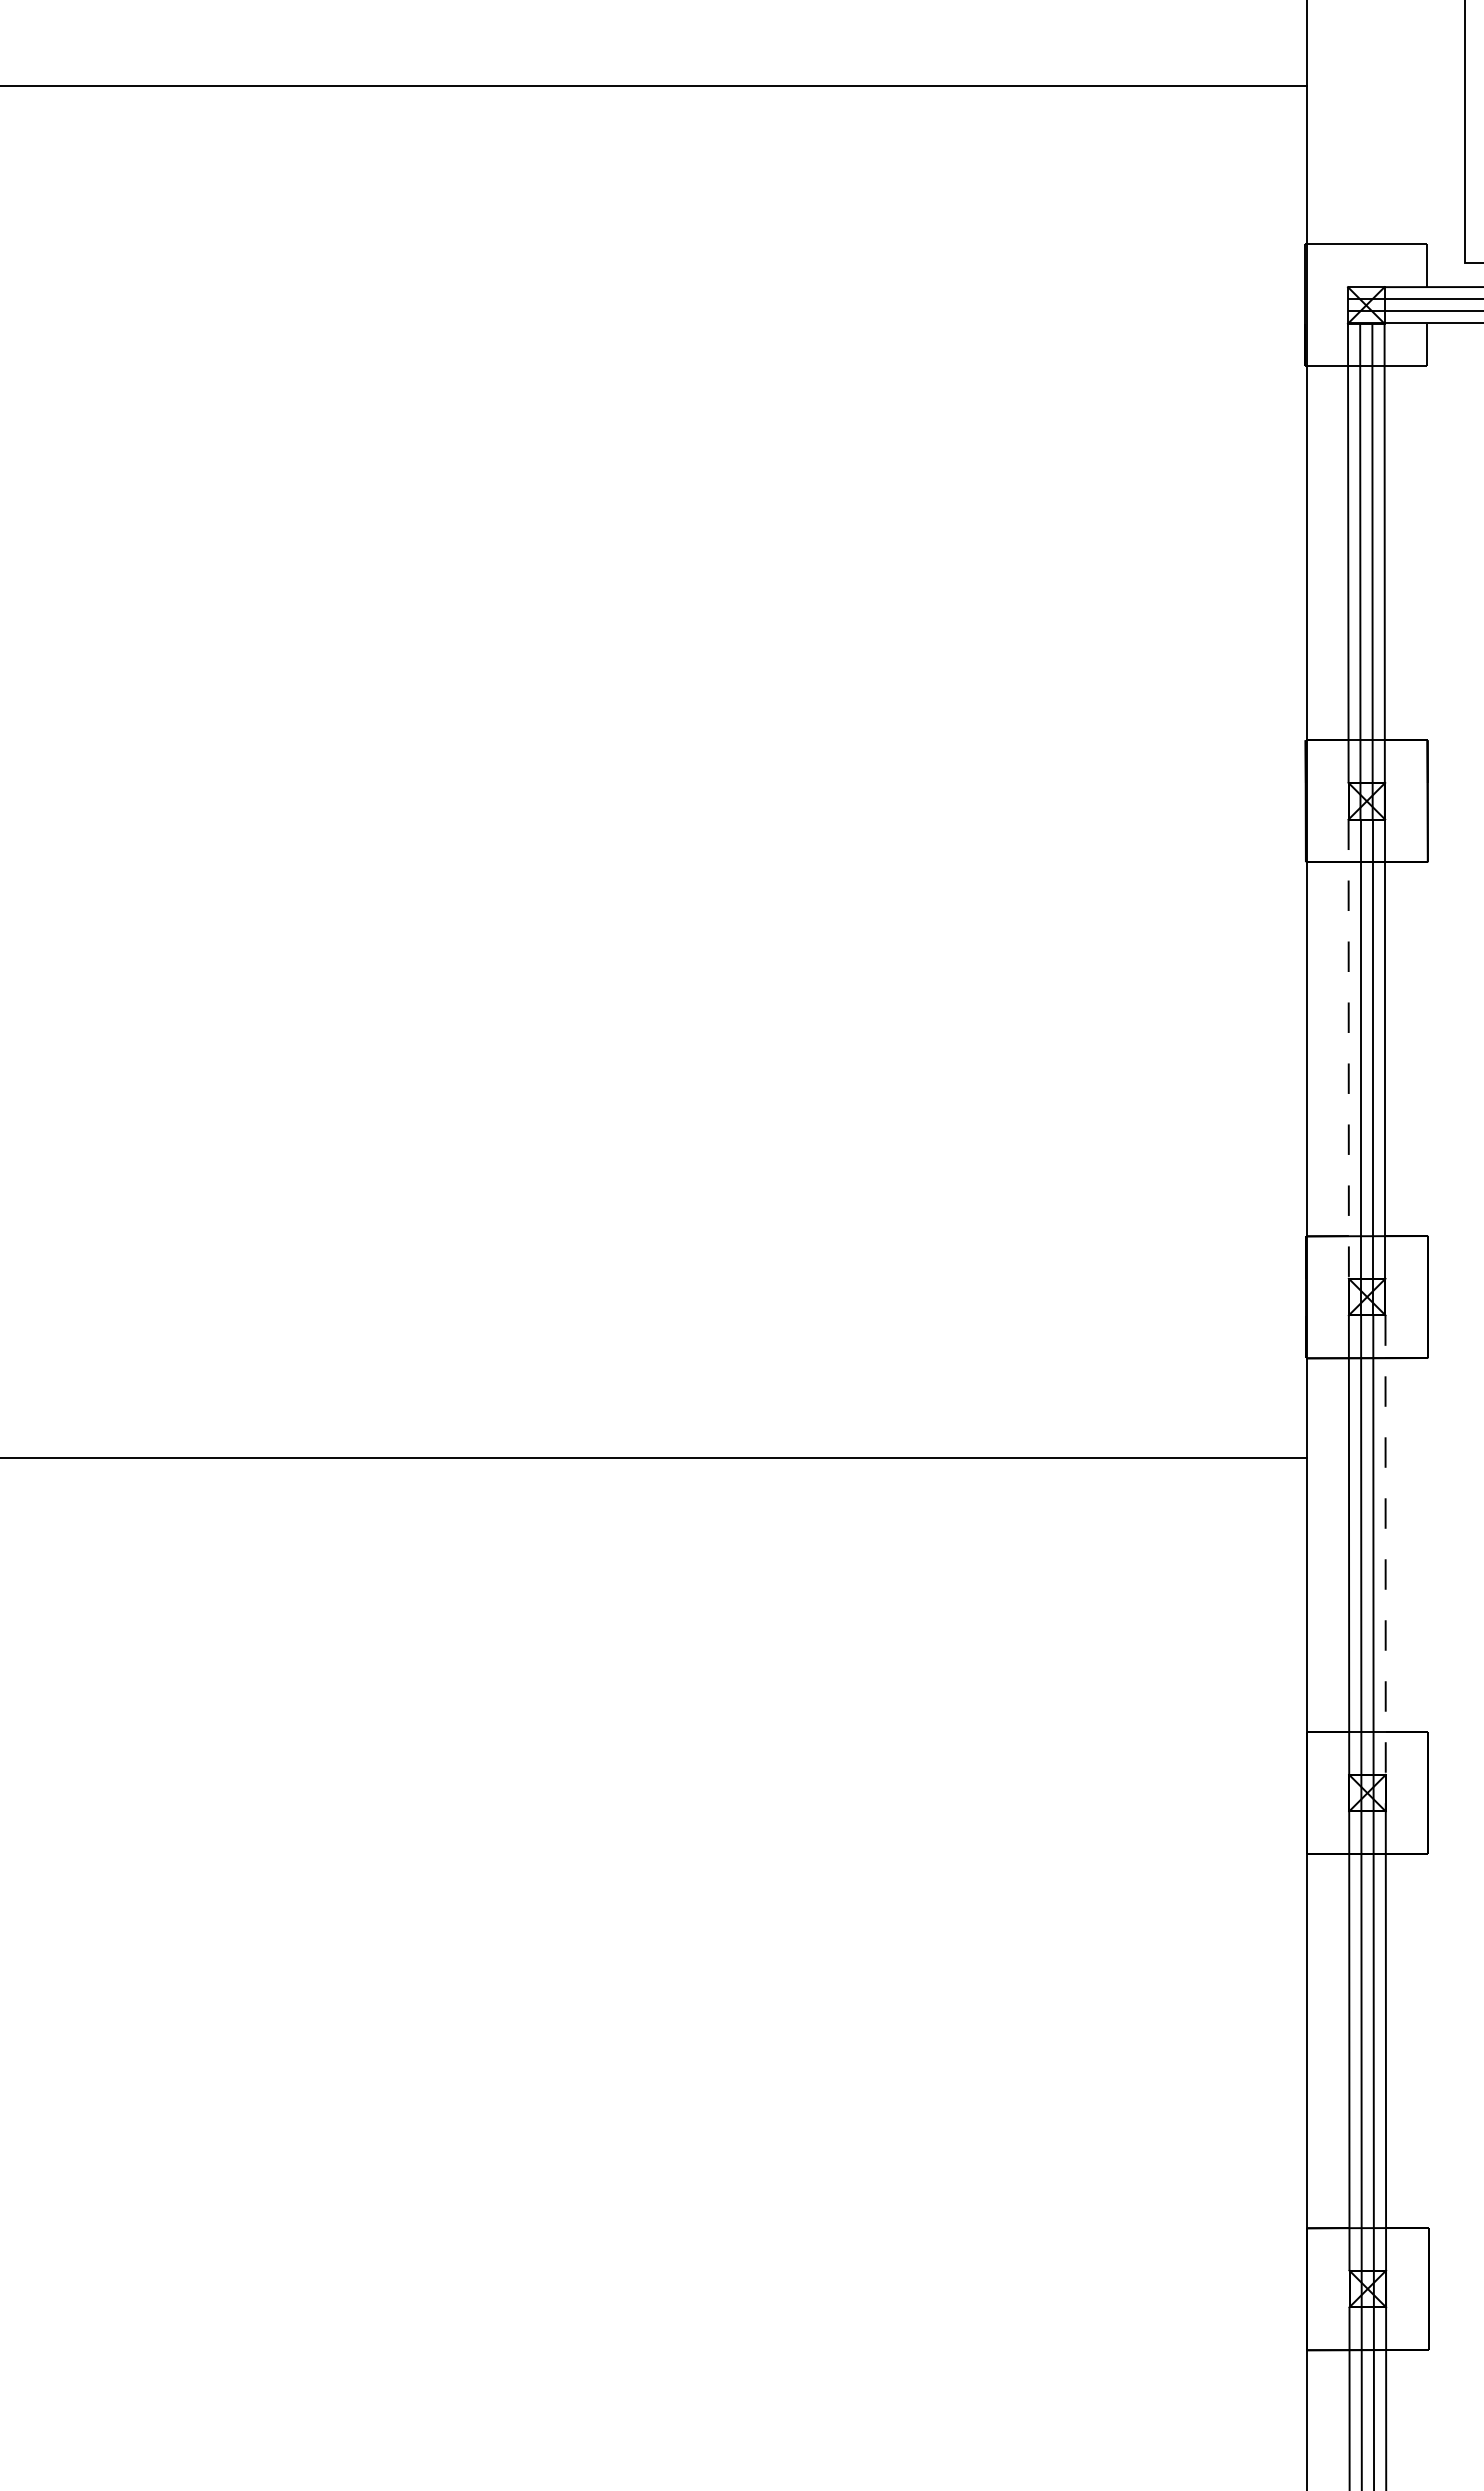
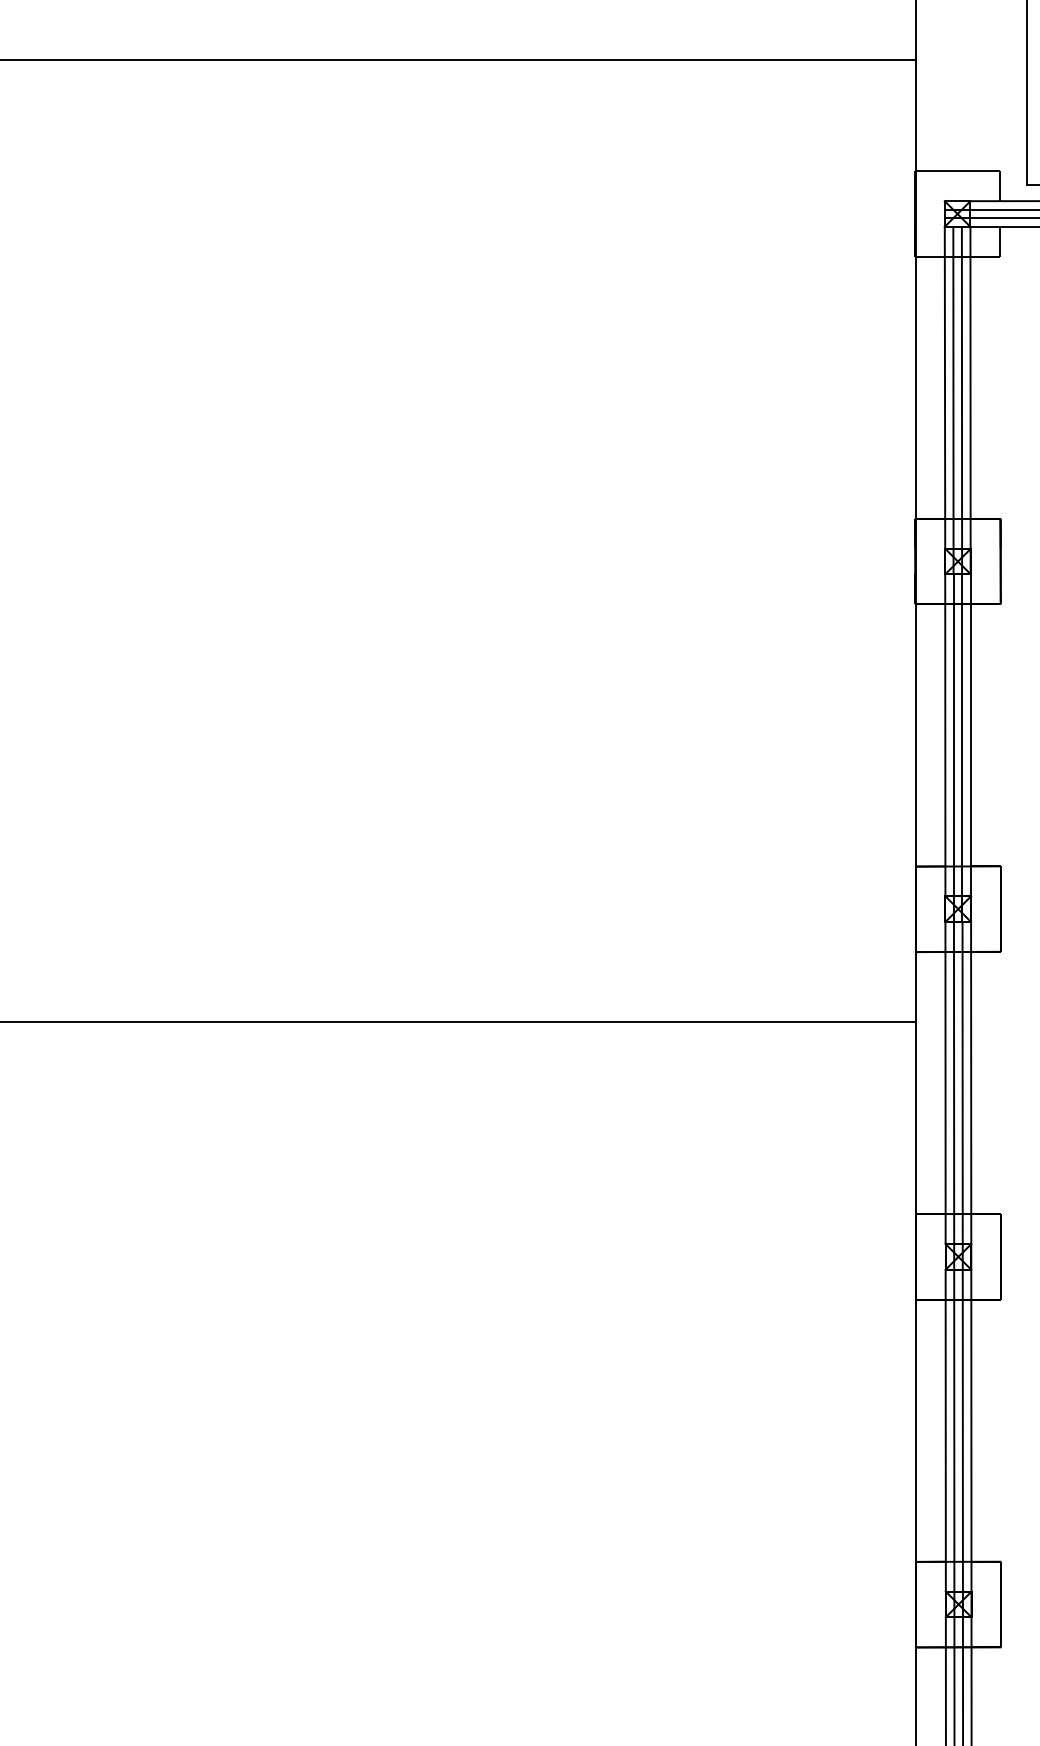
line: (1348, 1049) -> (945, 735), dashed -> solid
line: (1385, 1563) -> (971, 1095), dashed -> solid

